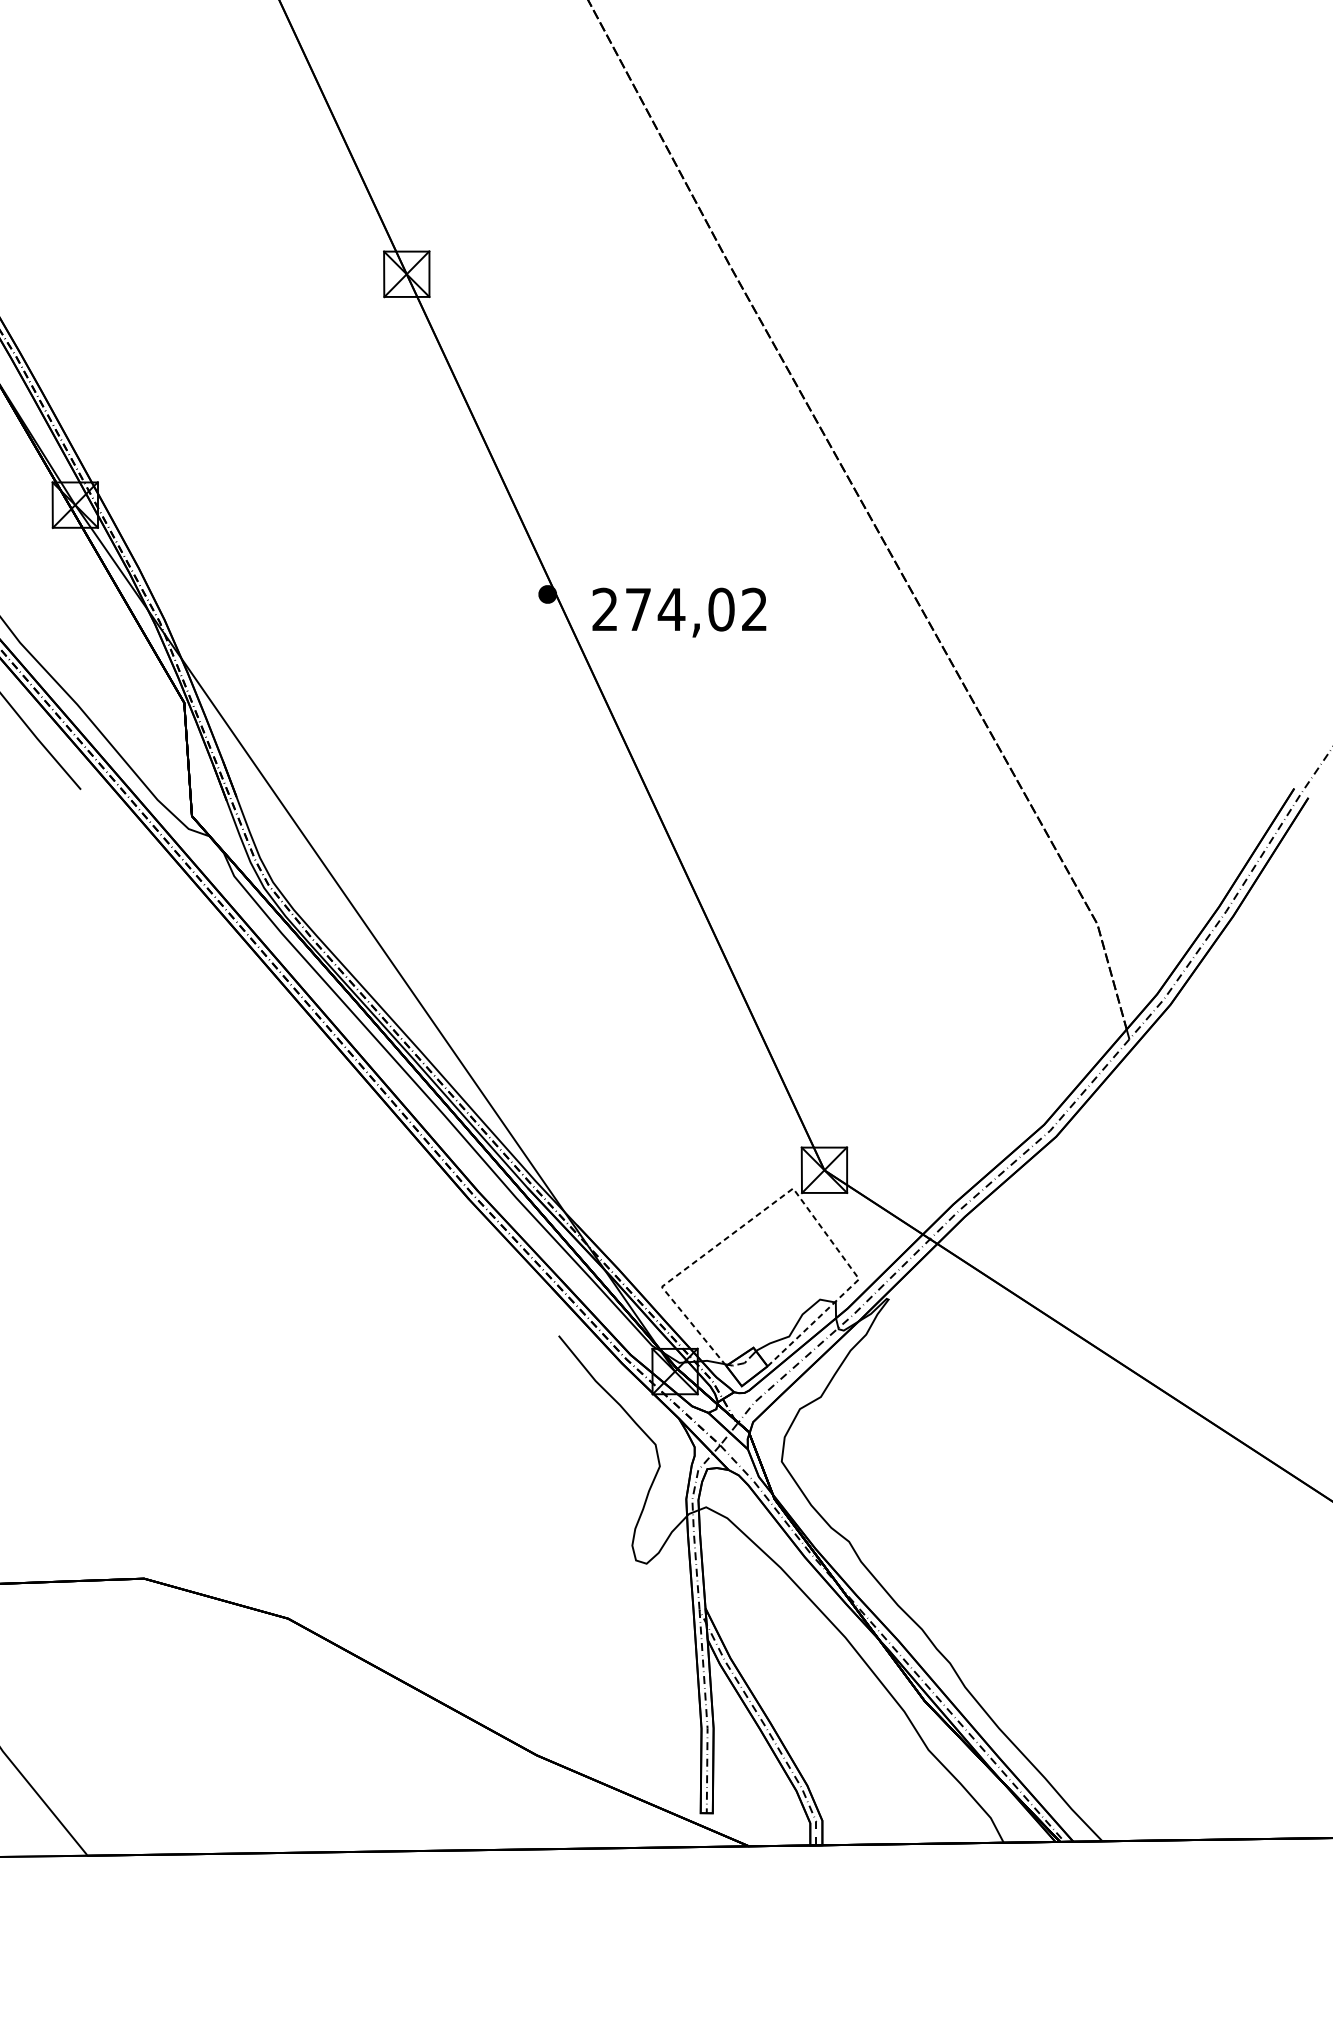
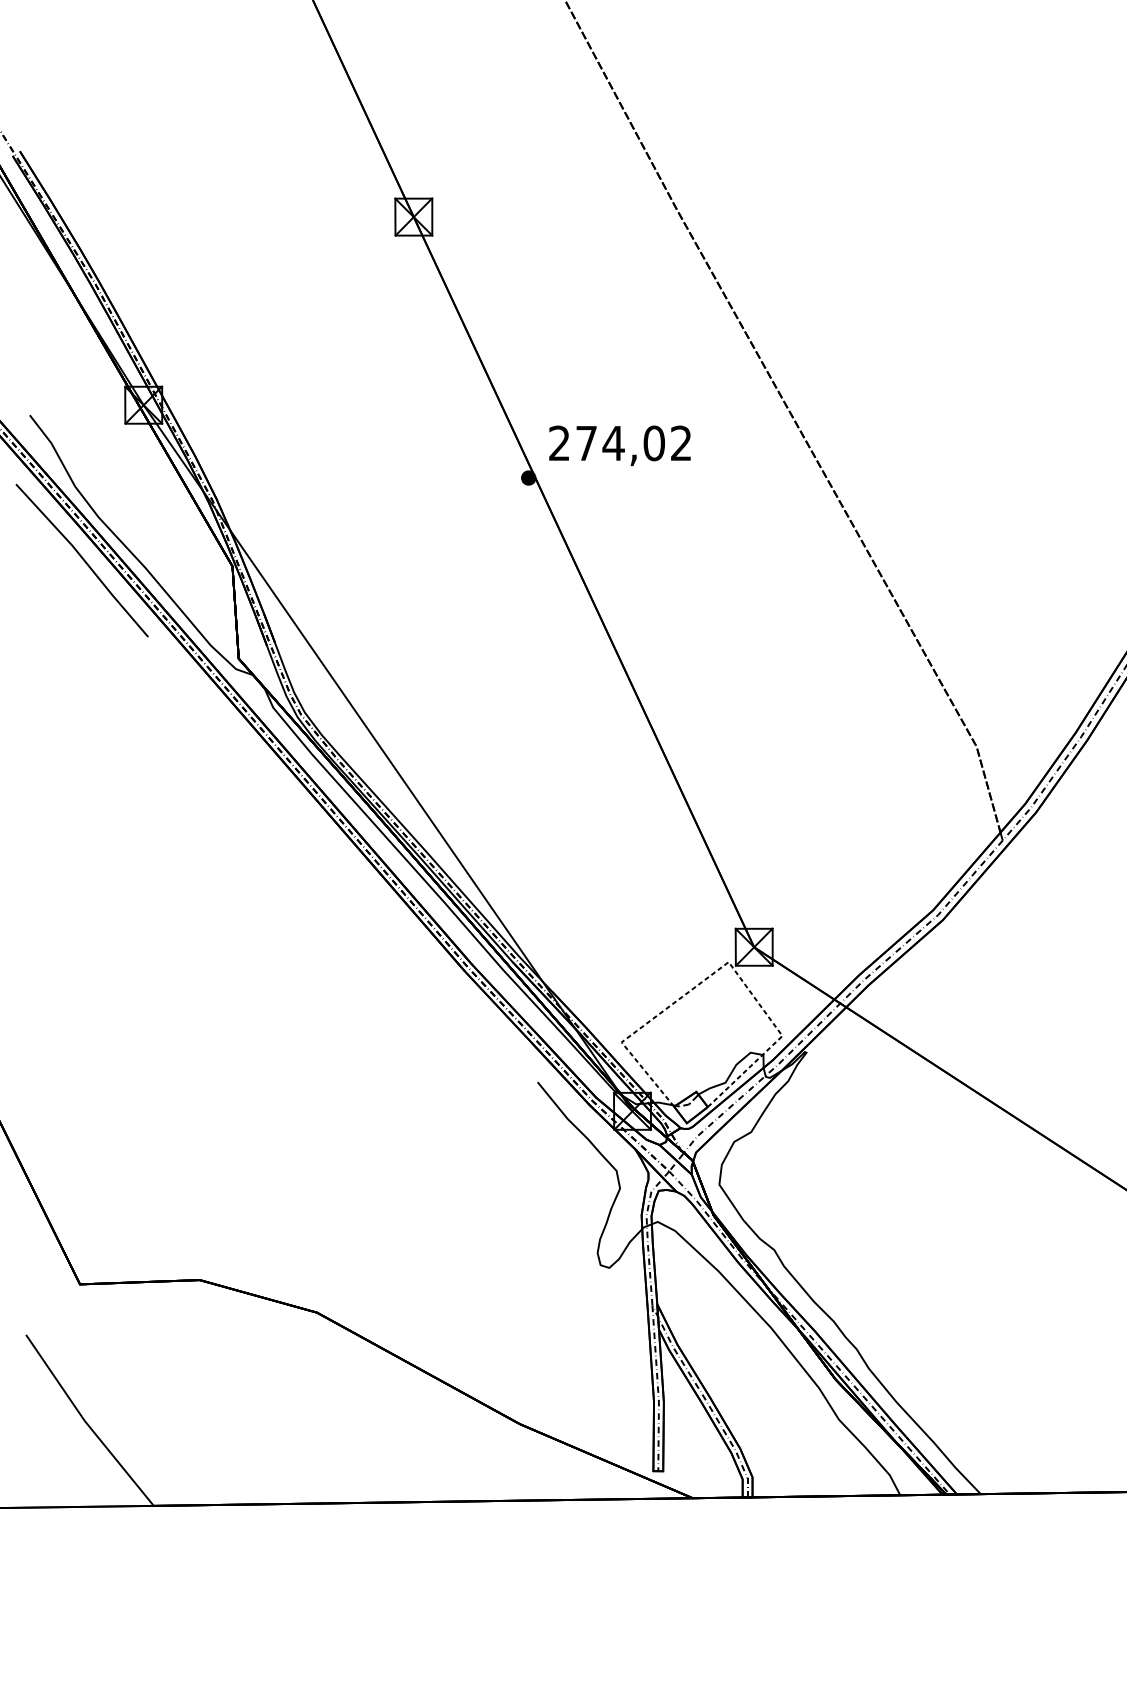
text: (678, 612) -> (619, 445), moved

